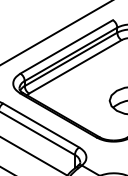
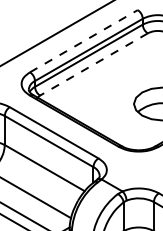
line: (67, 46) -> (84, 40), solid -> dashed
line: (74, 66) -> (93, 64), solid -> dashed

